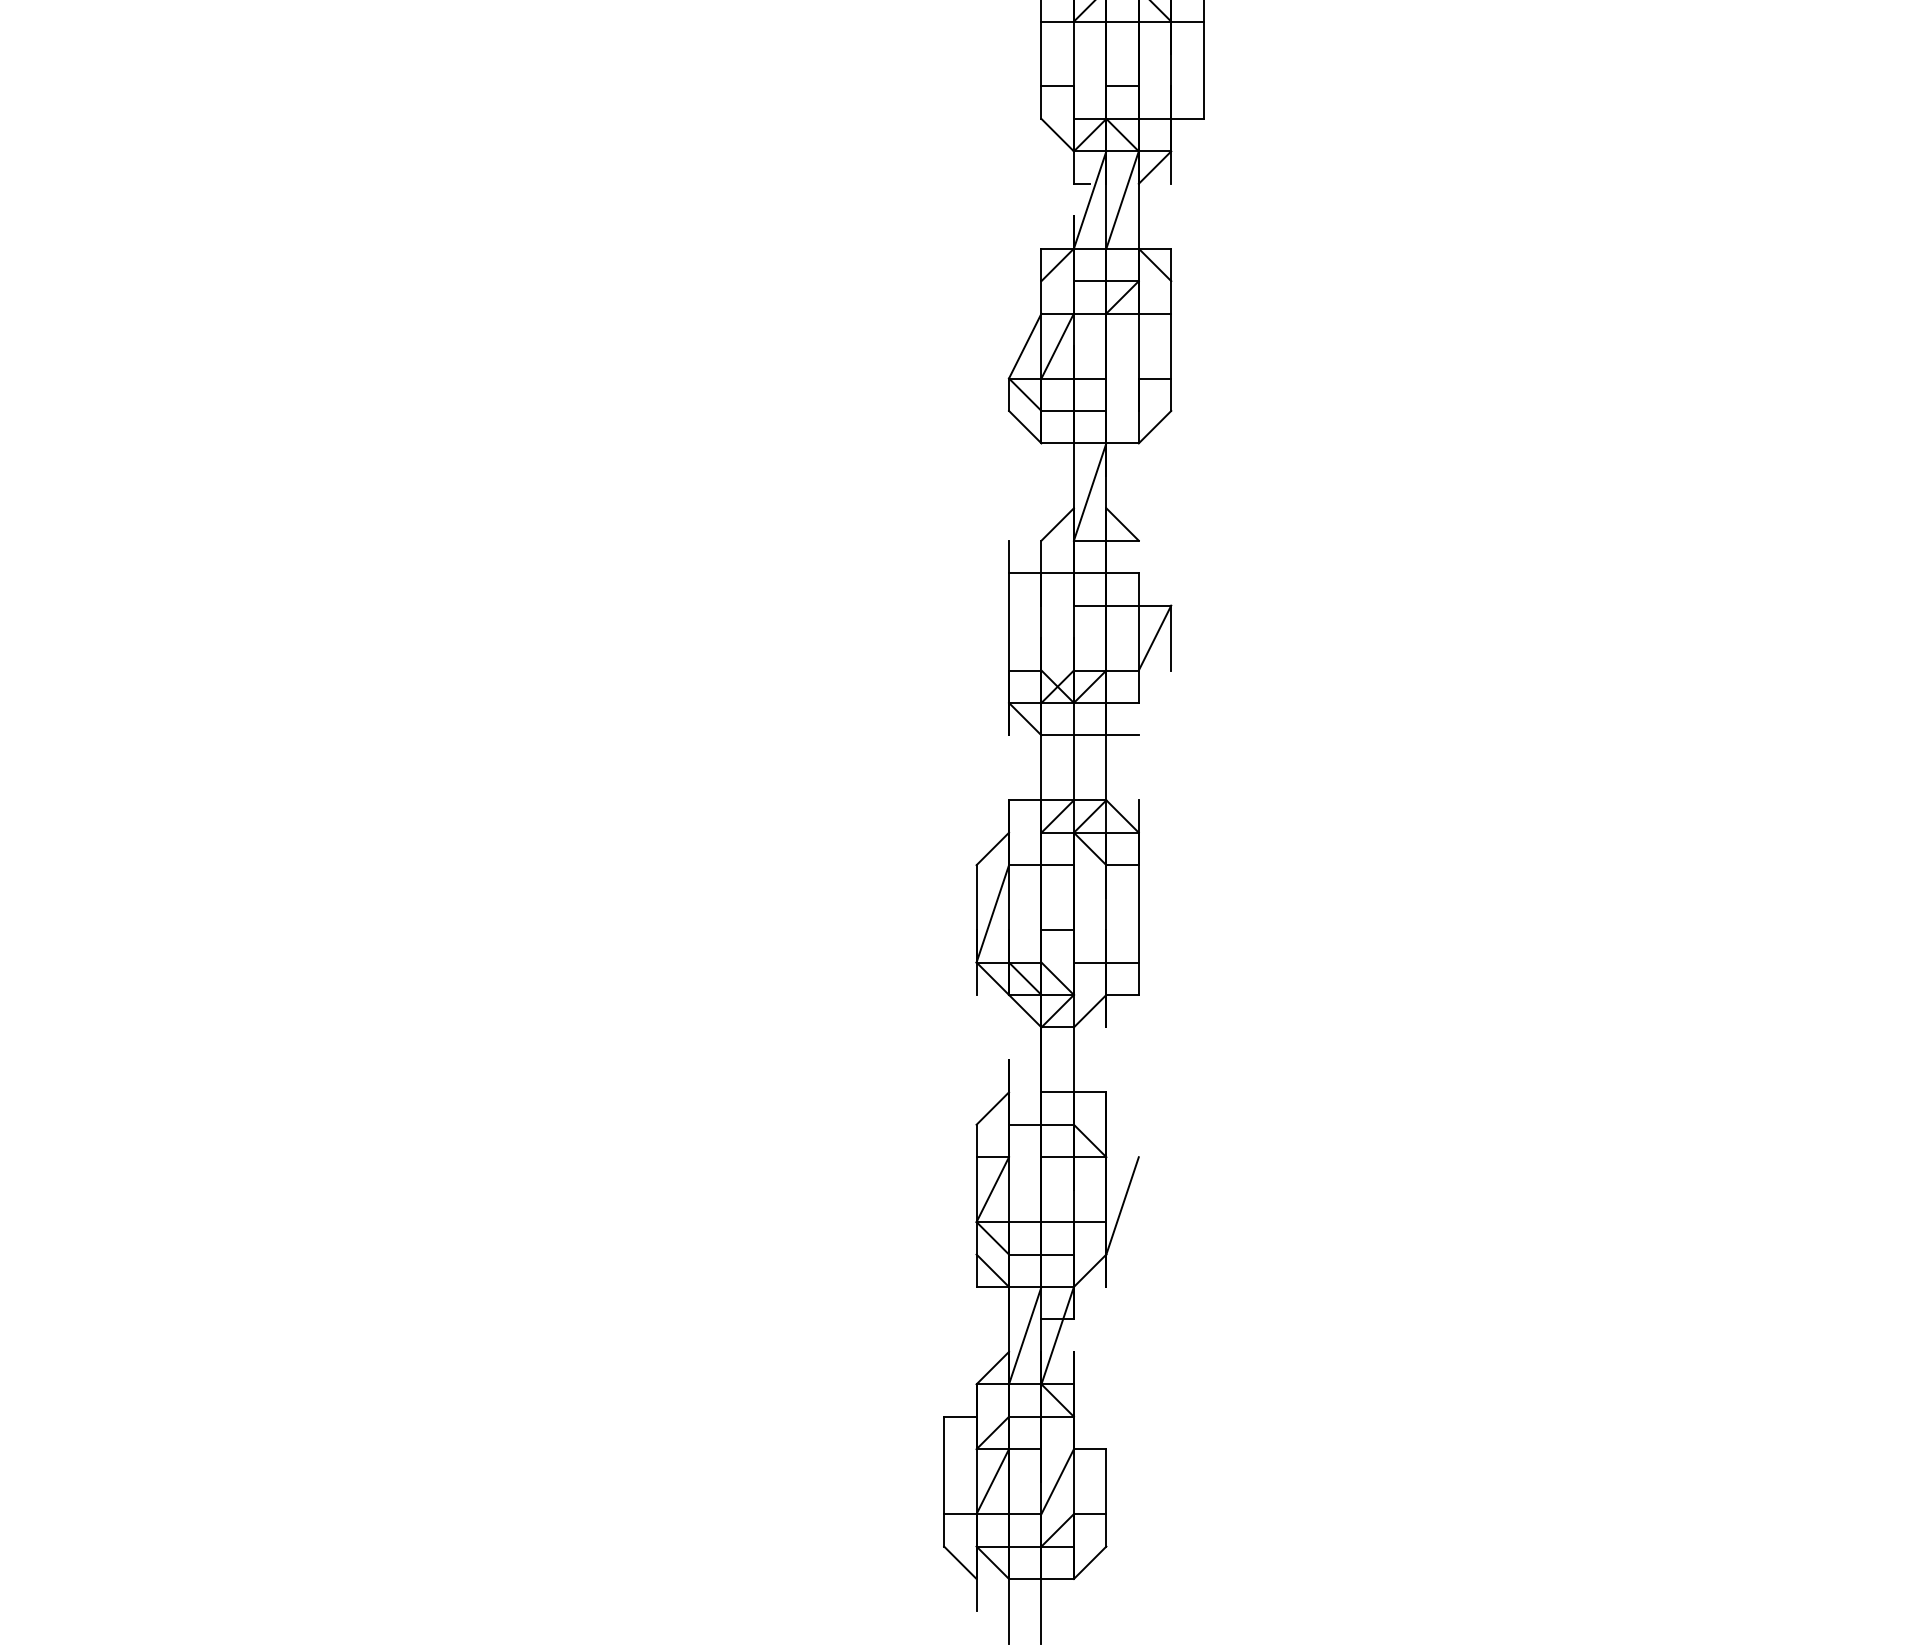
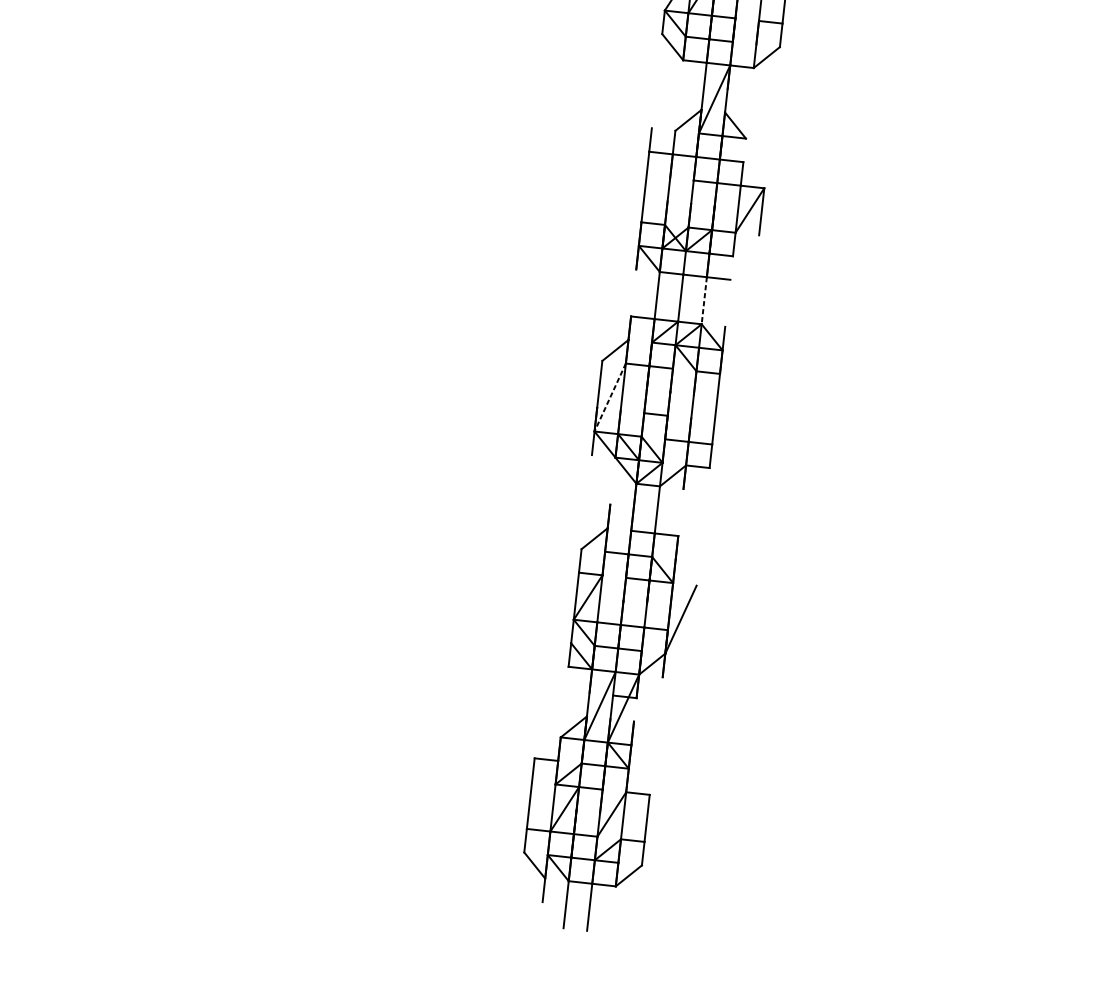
line: (1106, 768) -> (704, 301), solid -> dashed
line: (992, 914) -> (609, 397), solid -> dashed

